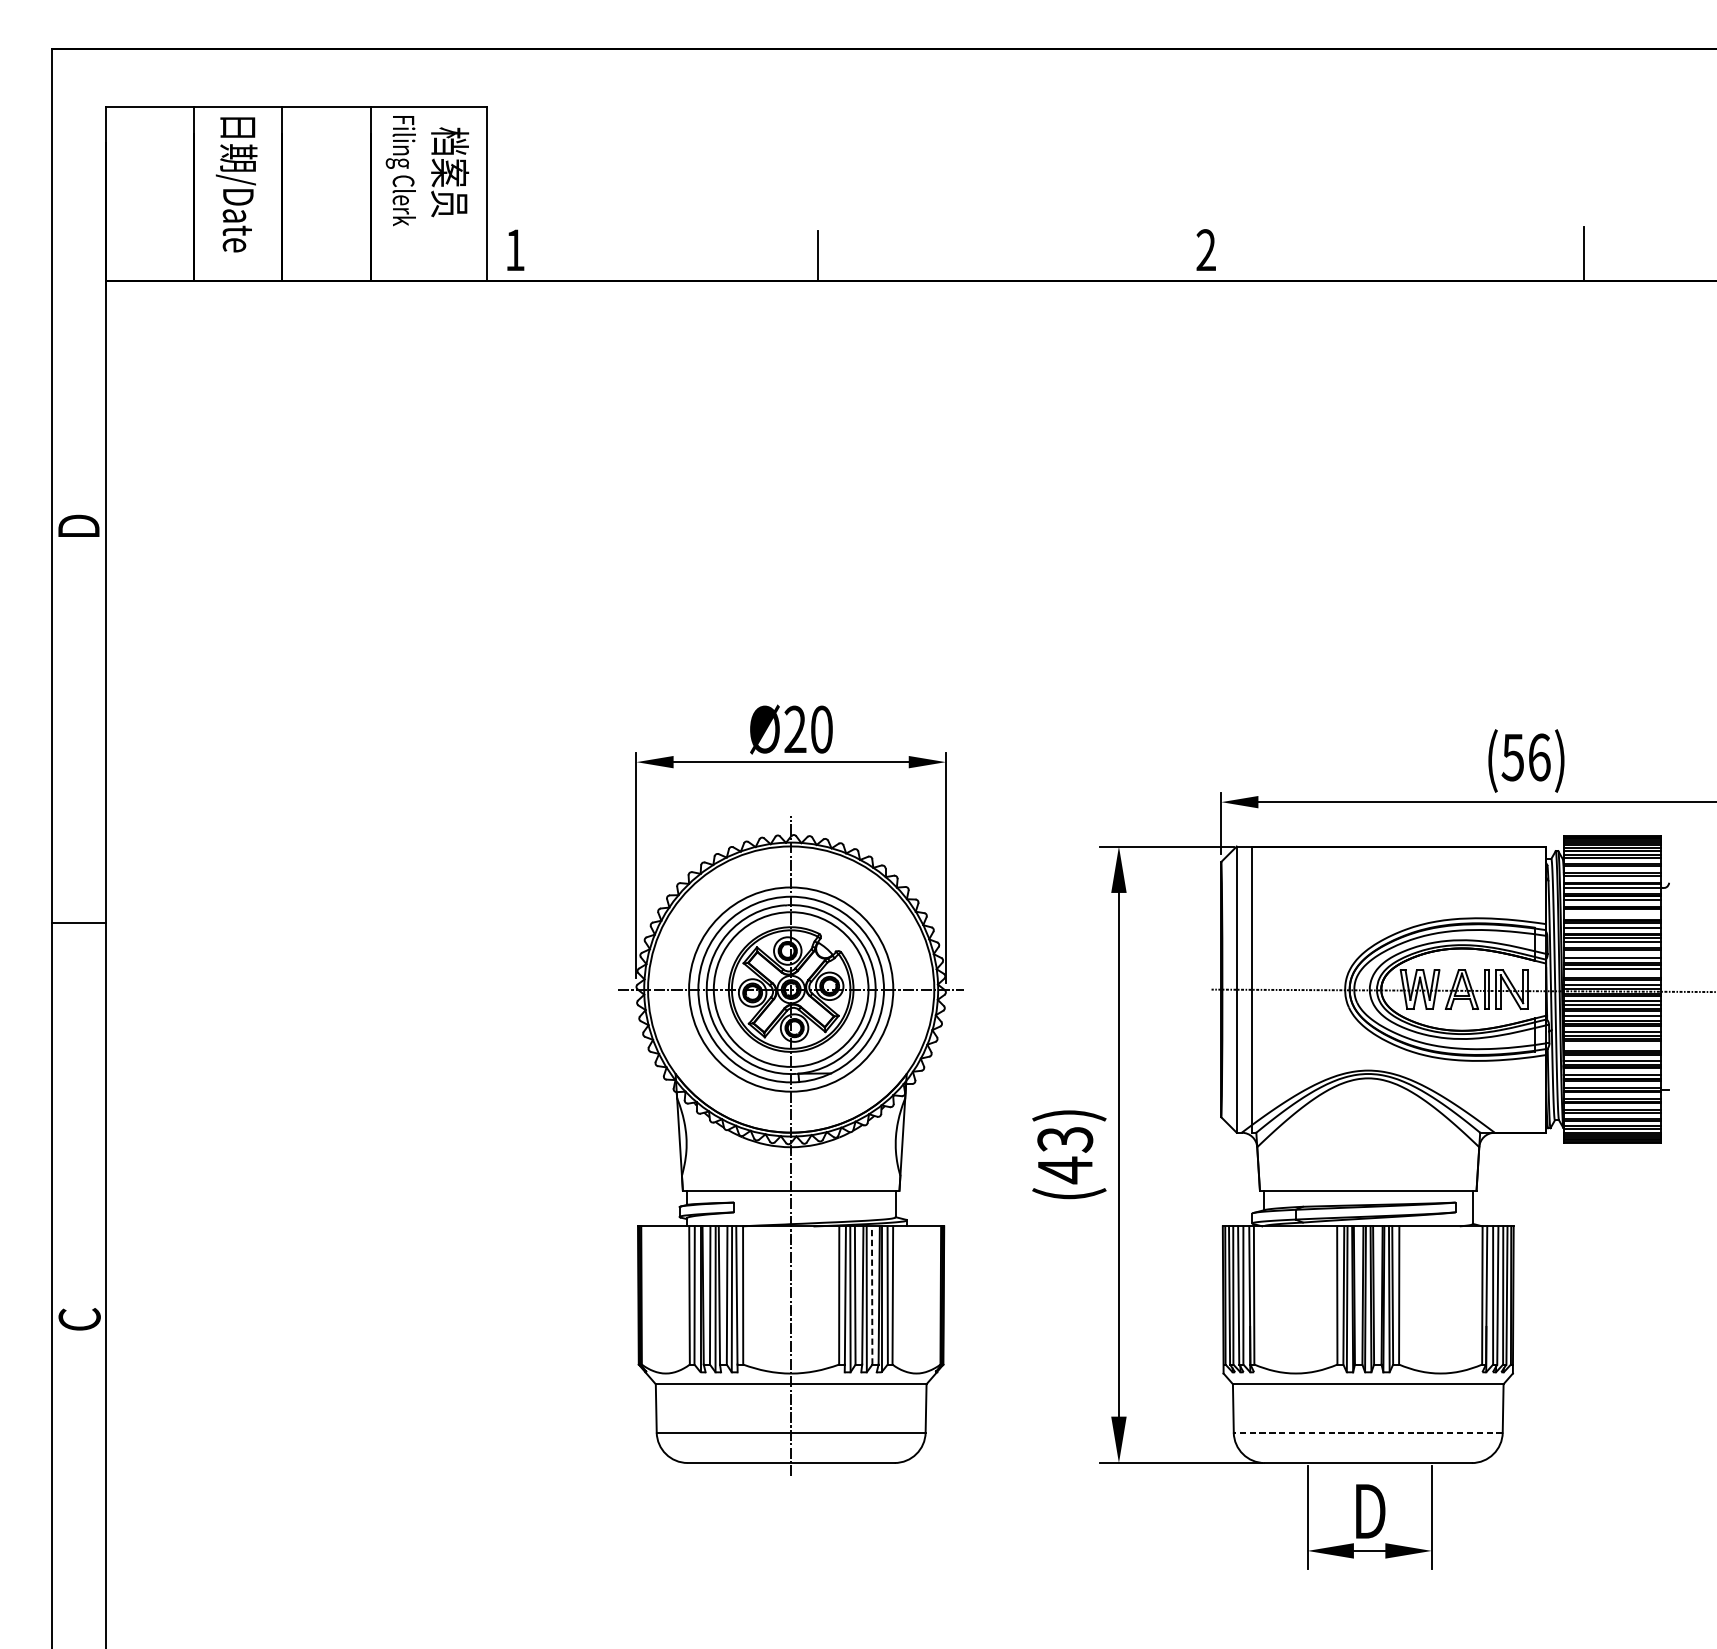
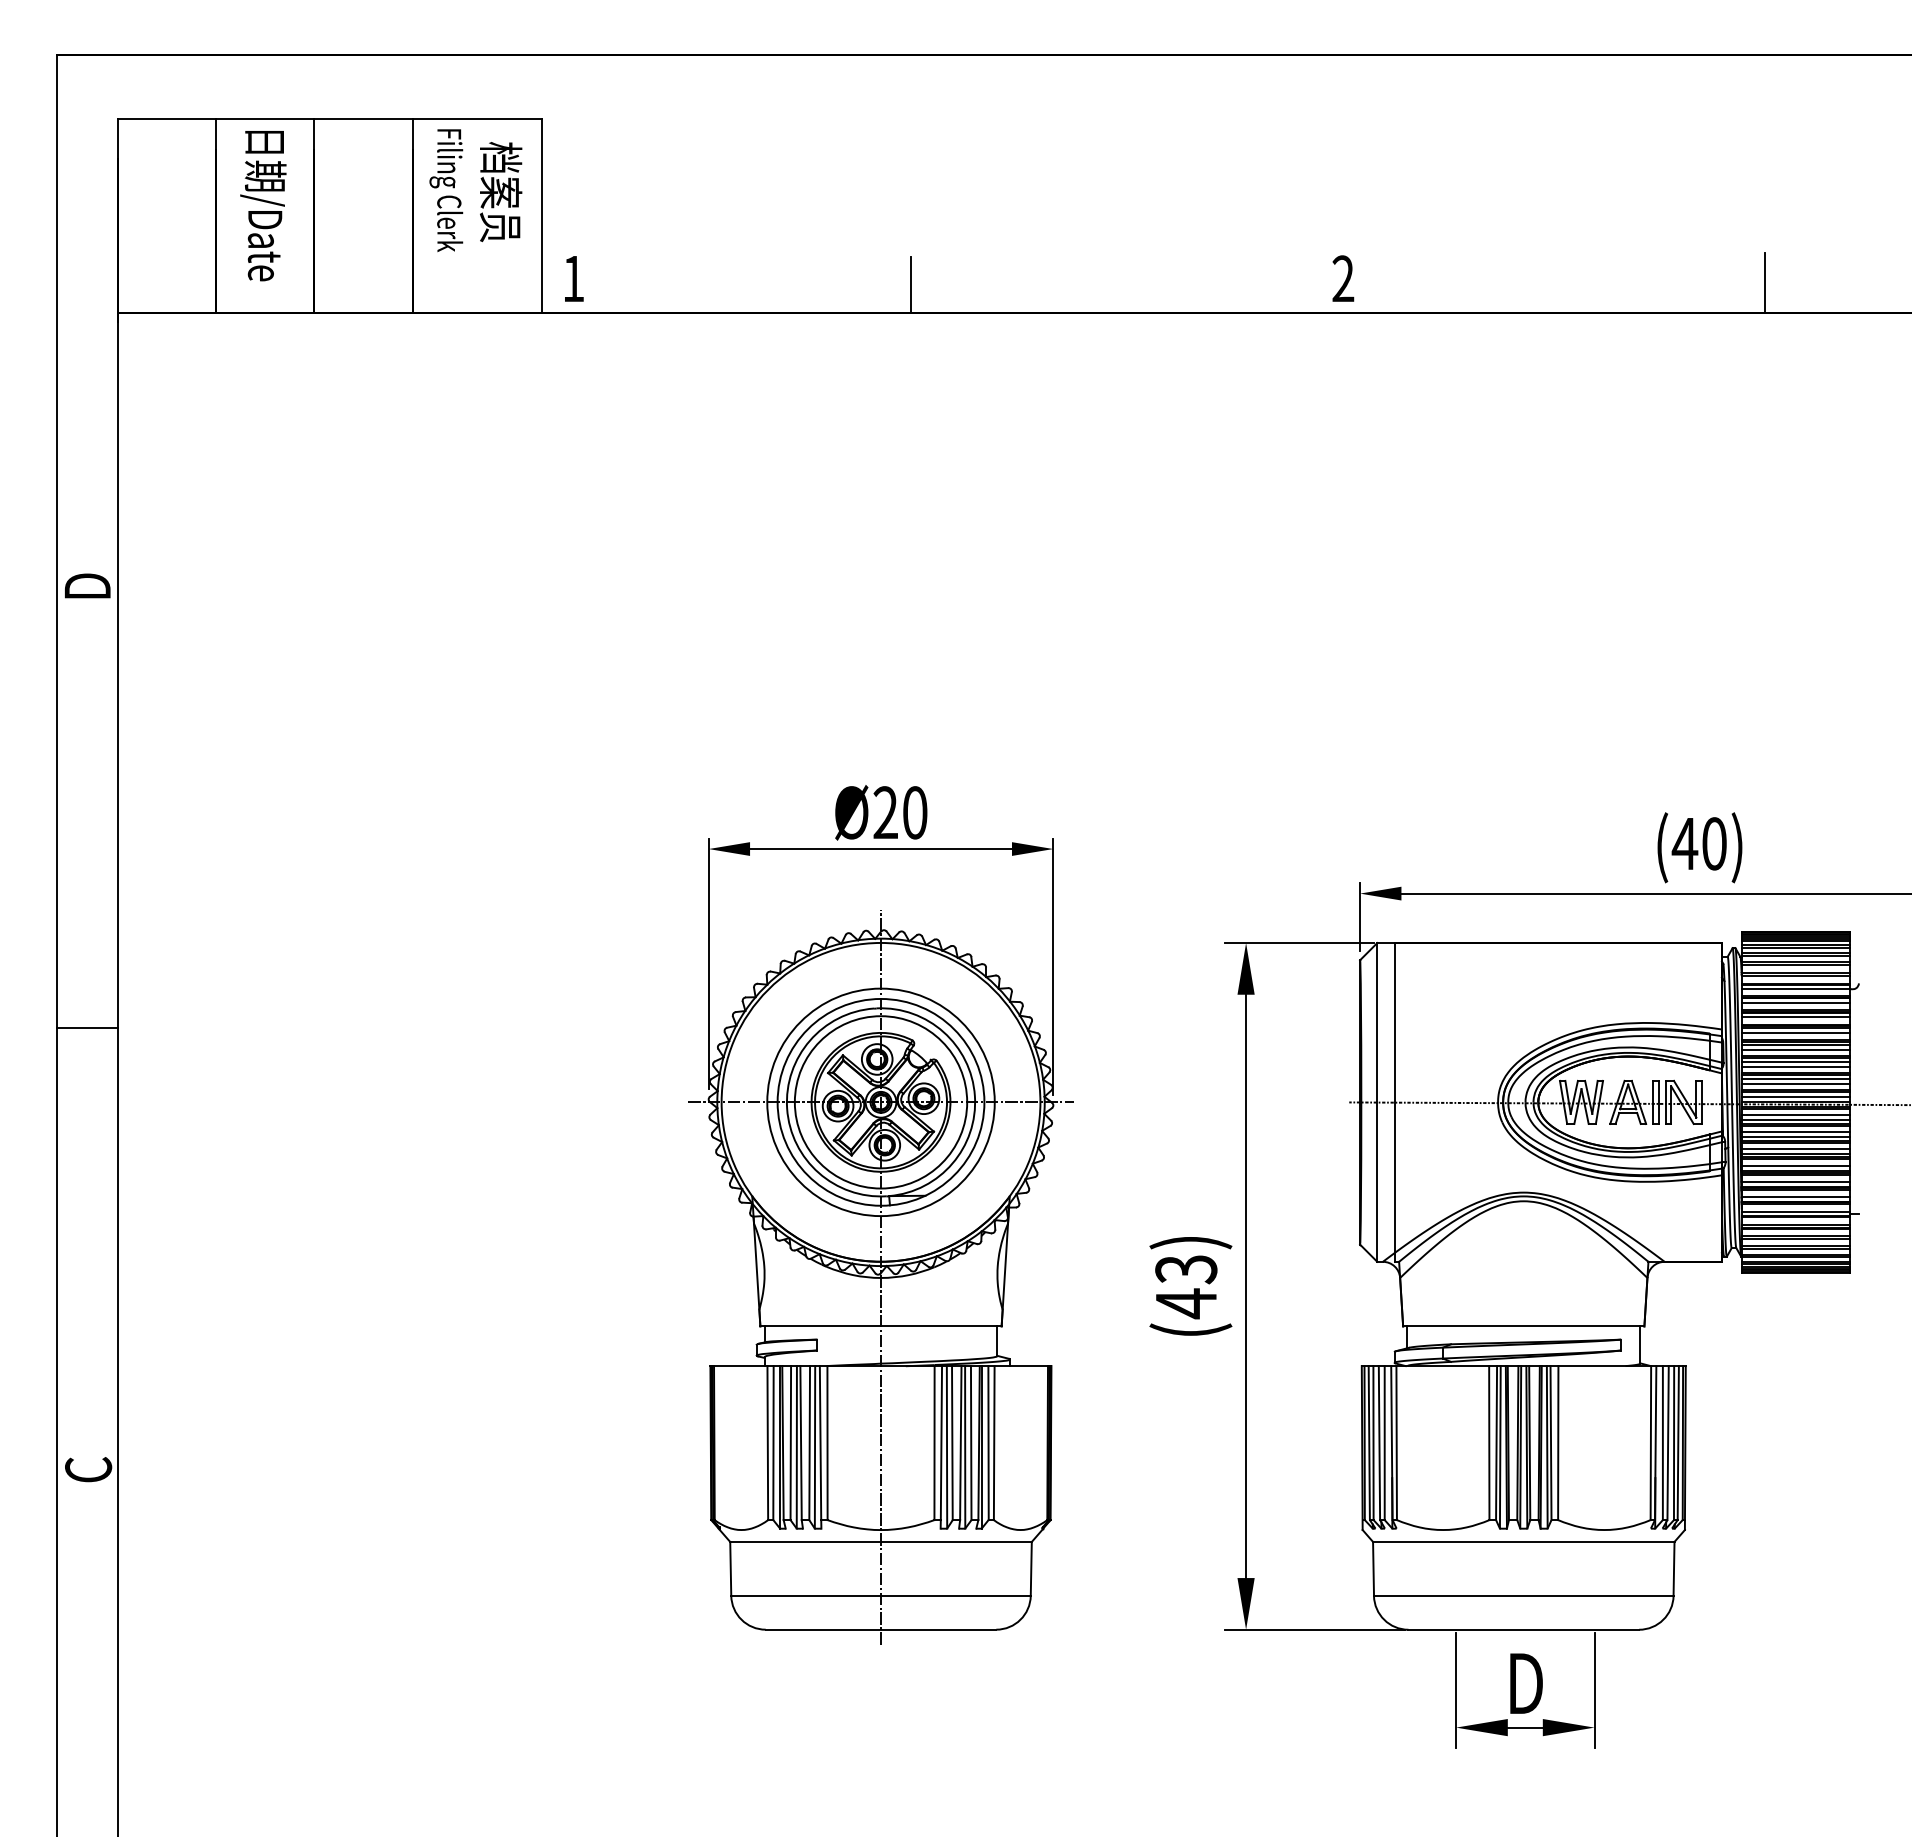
text: (1525, 757) -> (1698, 843), (56) -> (40)
line: (1612, 913) -> (1795, 1017), added
line: (1612, 952) -> (1795, 1061), added
line: (1612, 973) -> (1795, 1084), added
line: (1612, 1047) -> (1795, 1166), added
line: (872, 1294) -> (971, 1442), dashed -> solid
line: (1368, 1432) -> (1523, 1595), dashed -> solid

